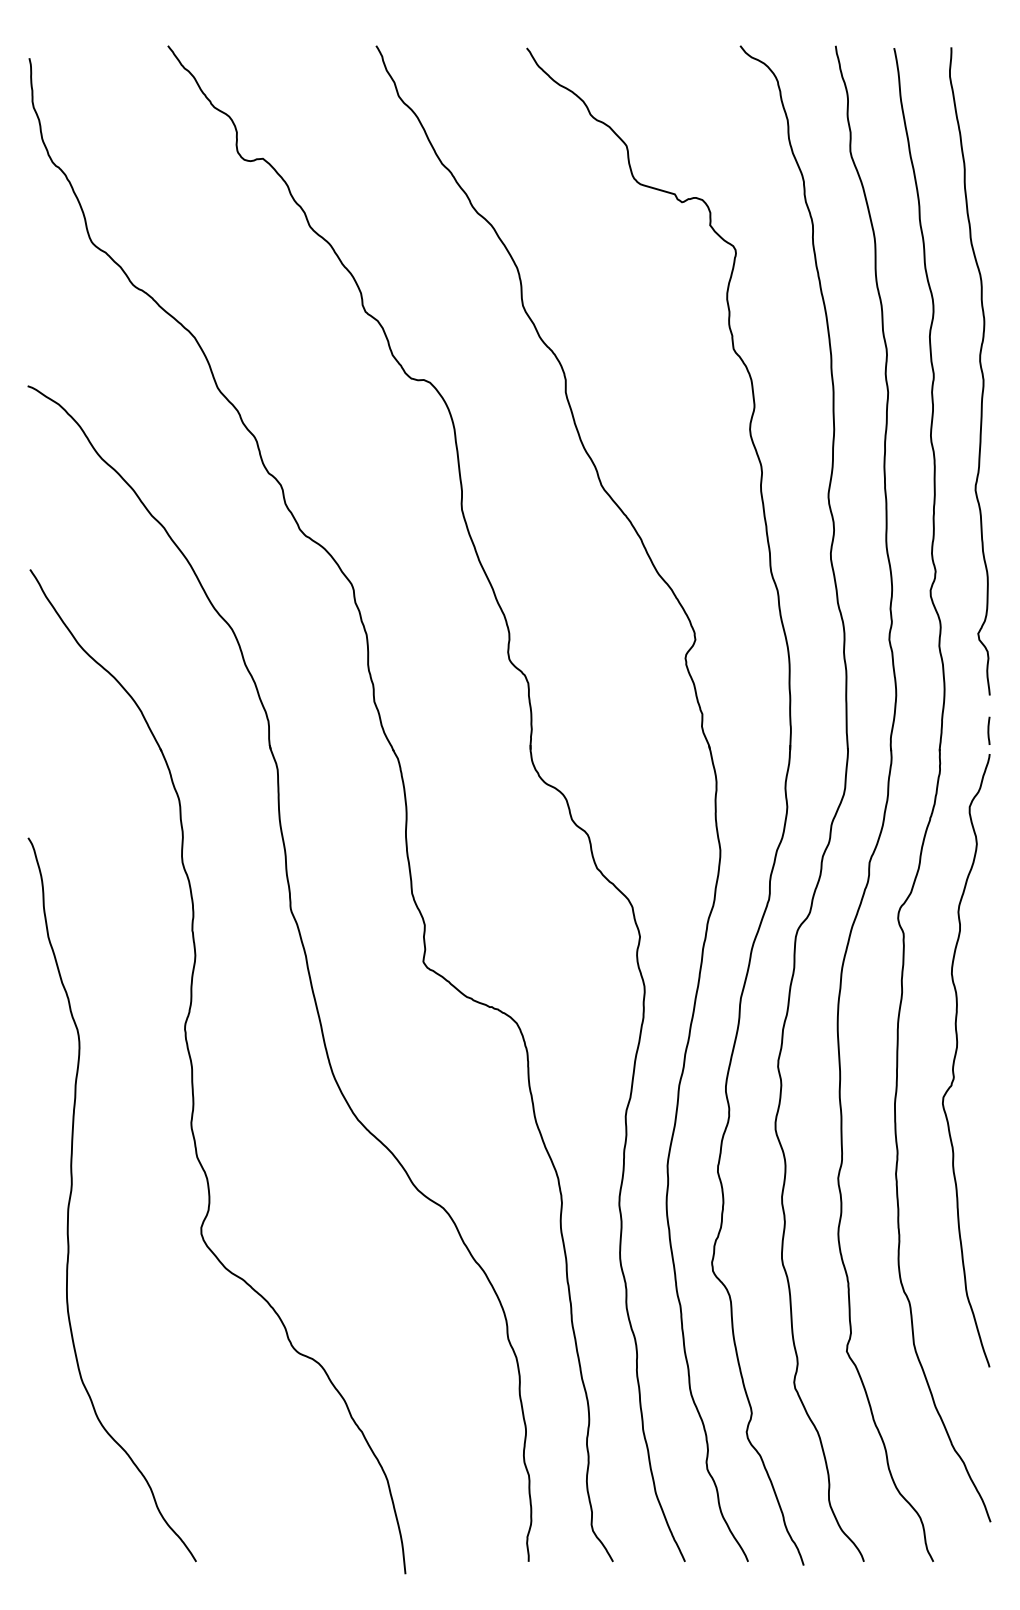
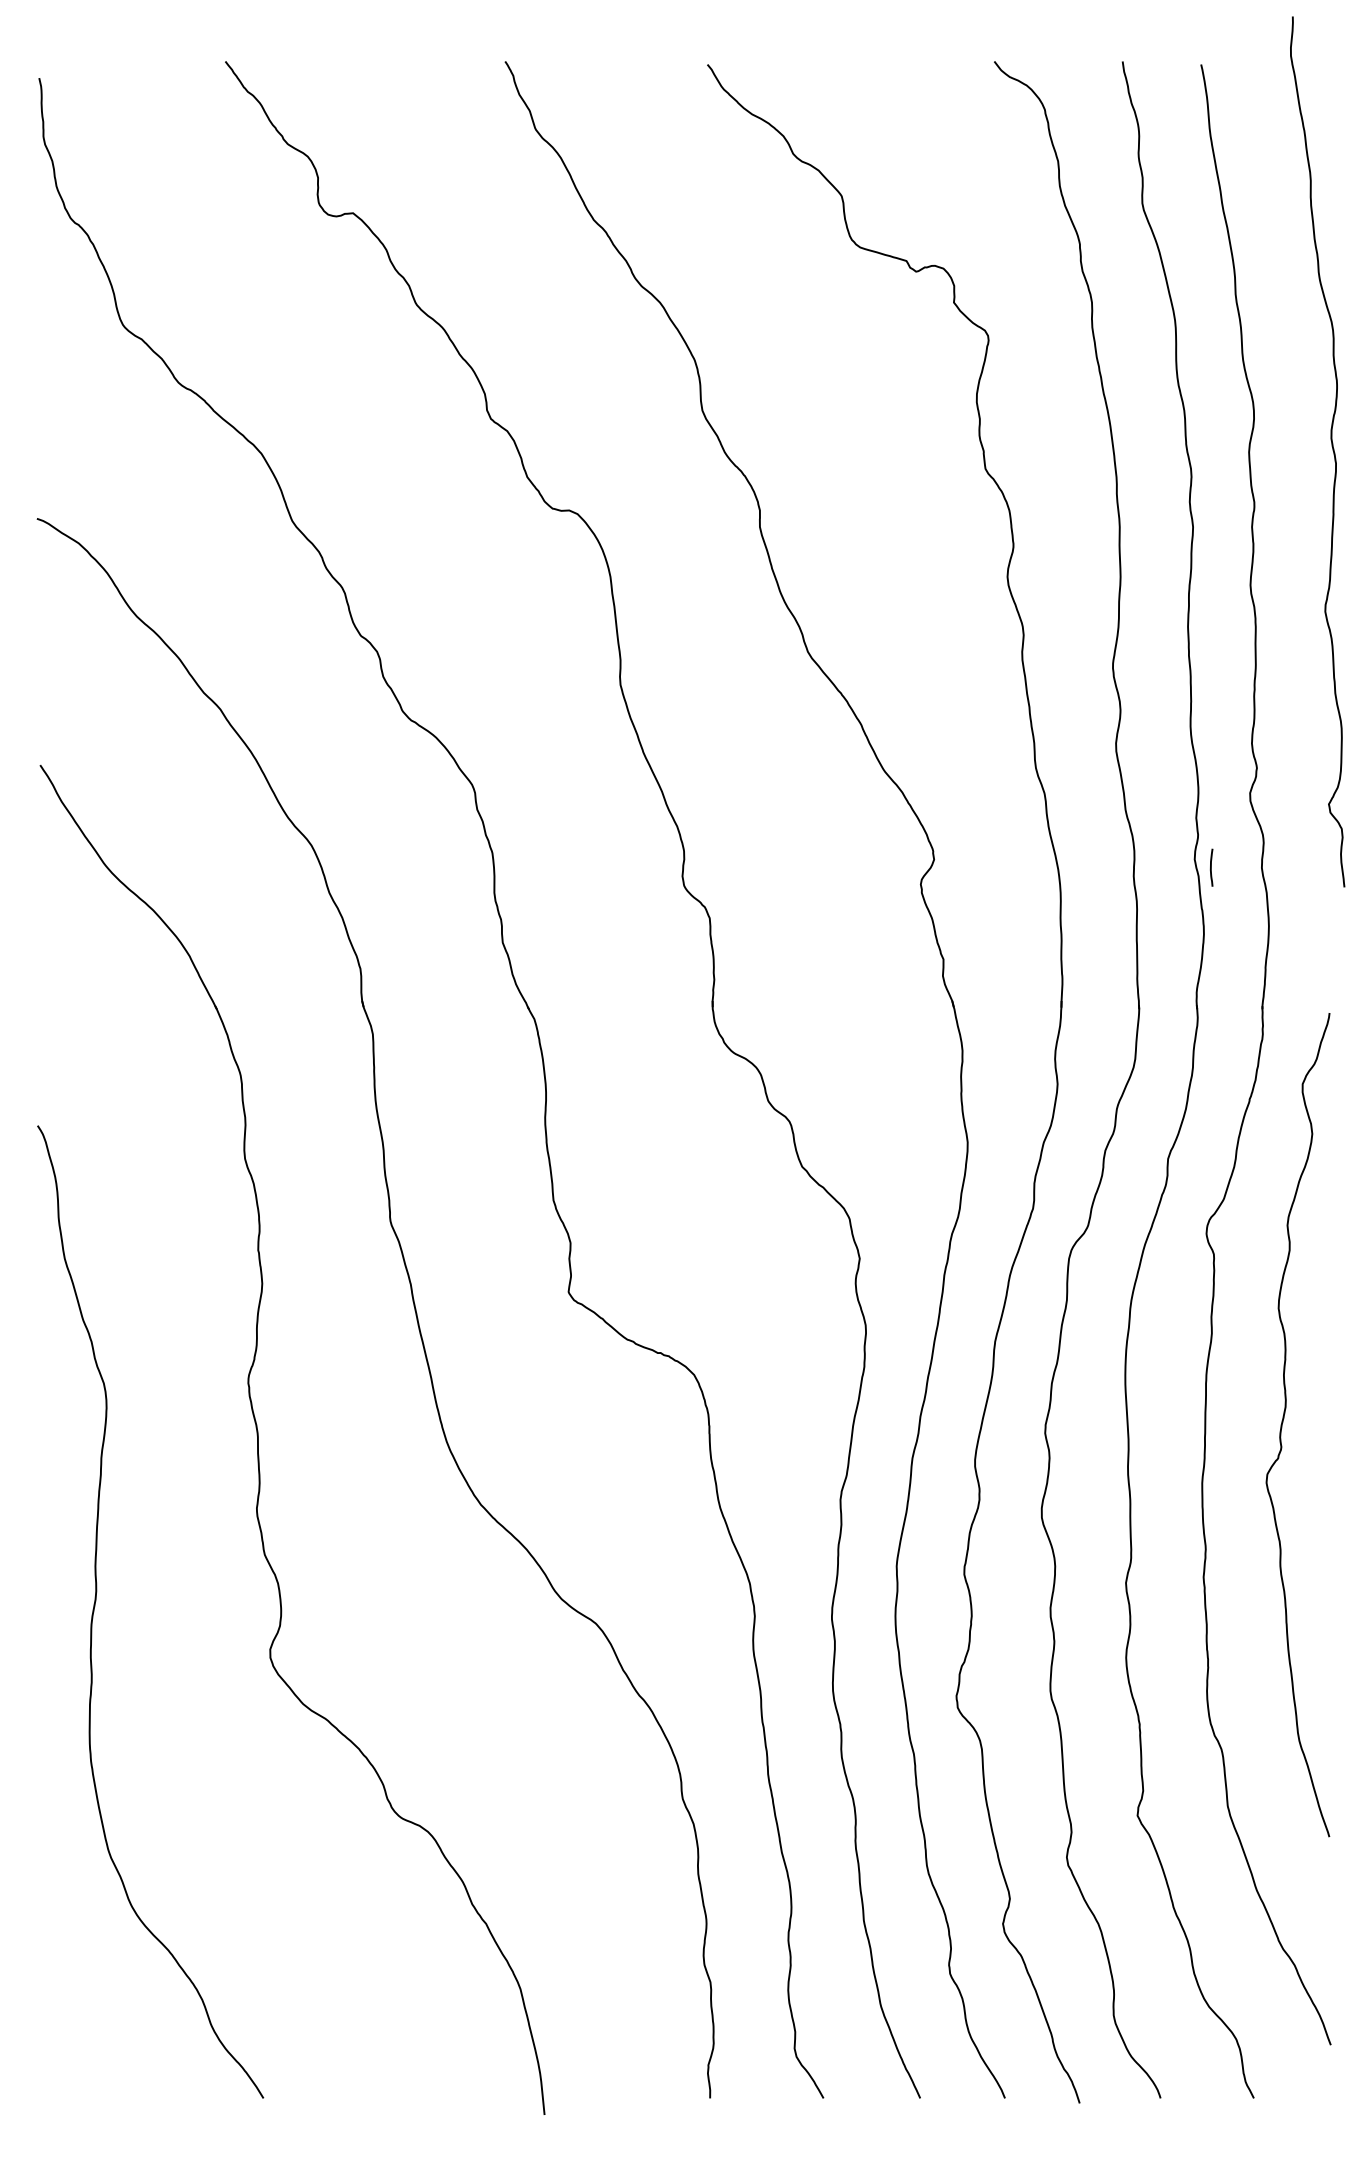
curve: (980, 370) -> (1331, 450), moved
line: (988, 730) -> (1211, 867), moved

